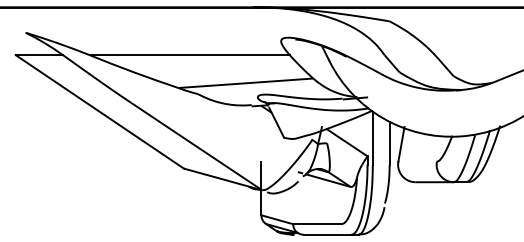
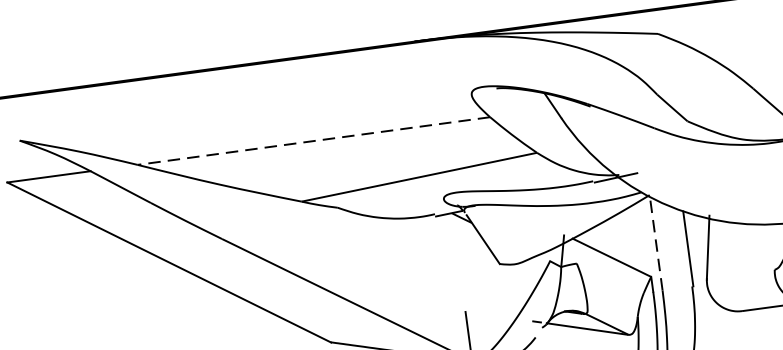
line: (189, 55) -> (313, 141), solid -> dashed
line: (372, 138) -> (655, 244), solid -> dashed

